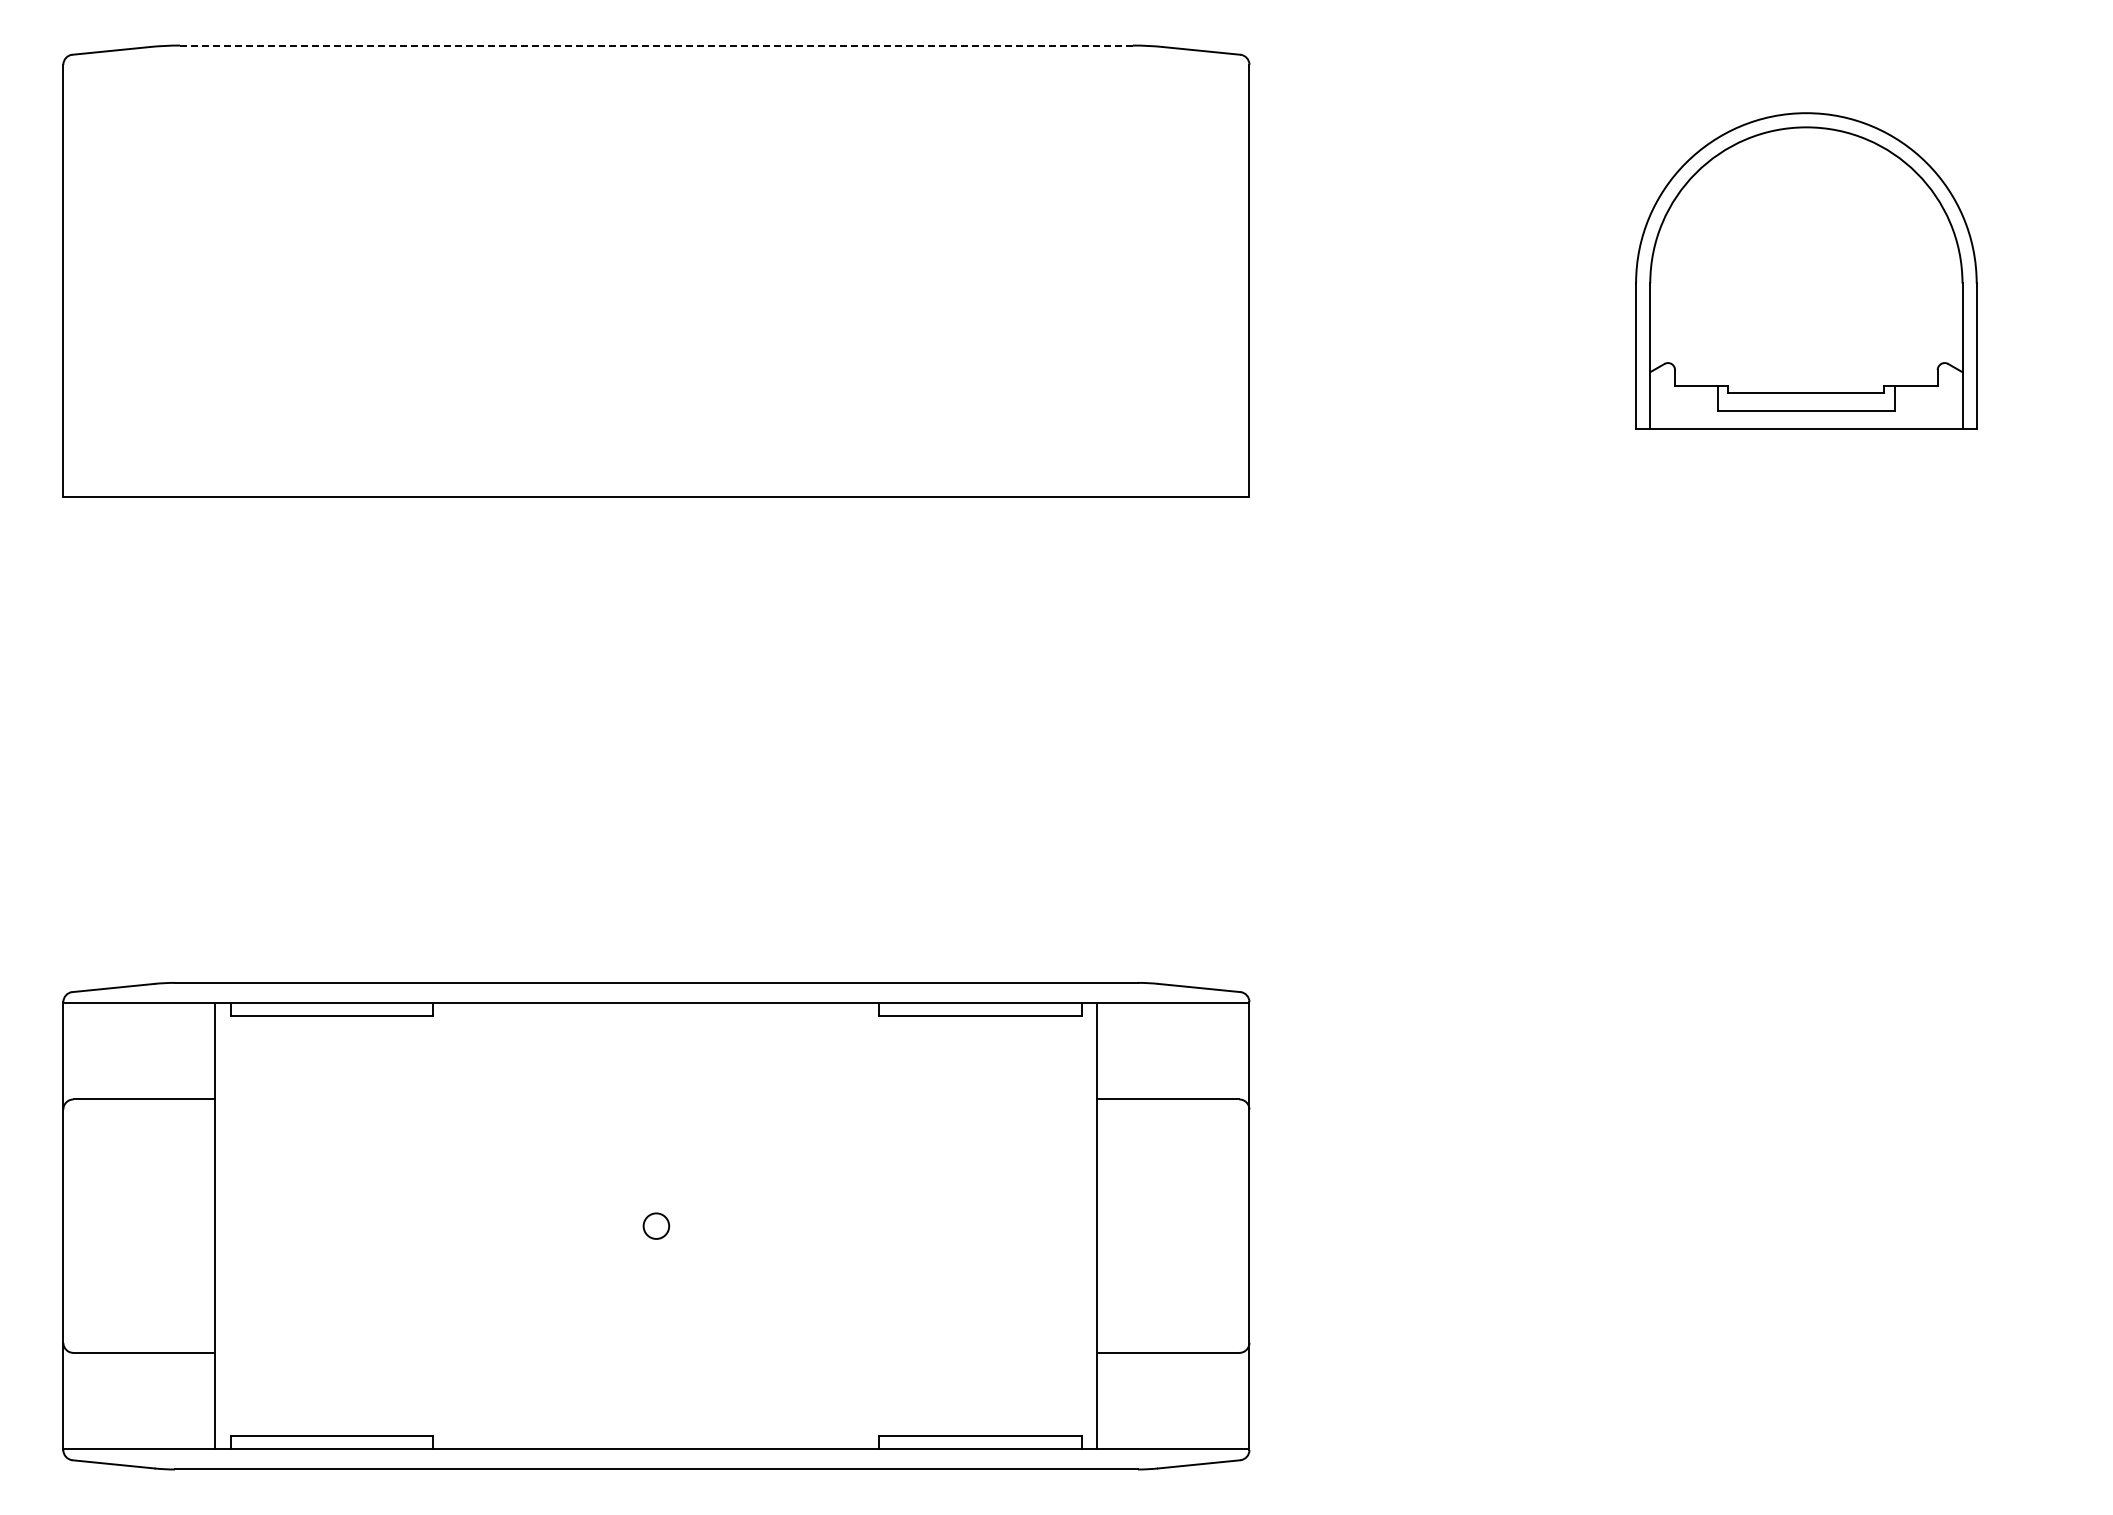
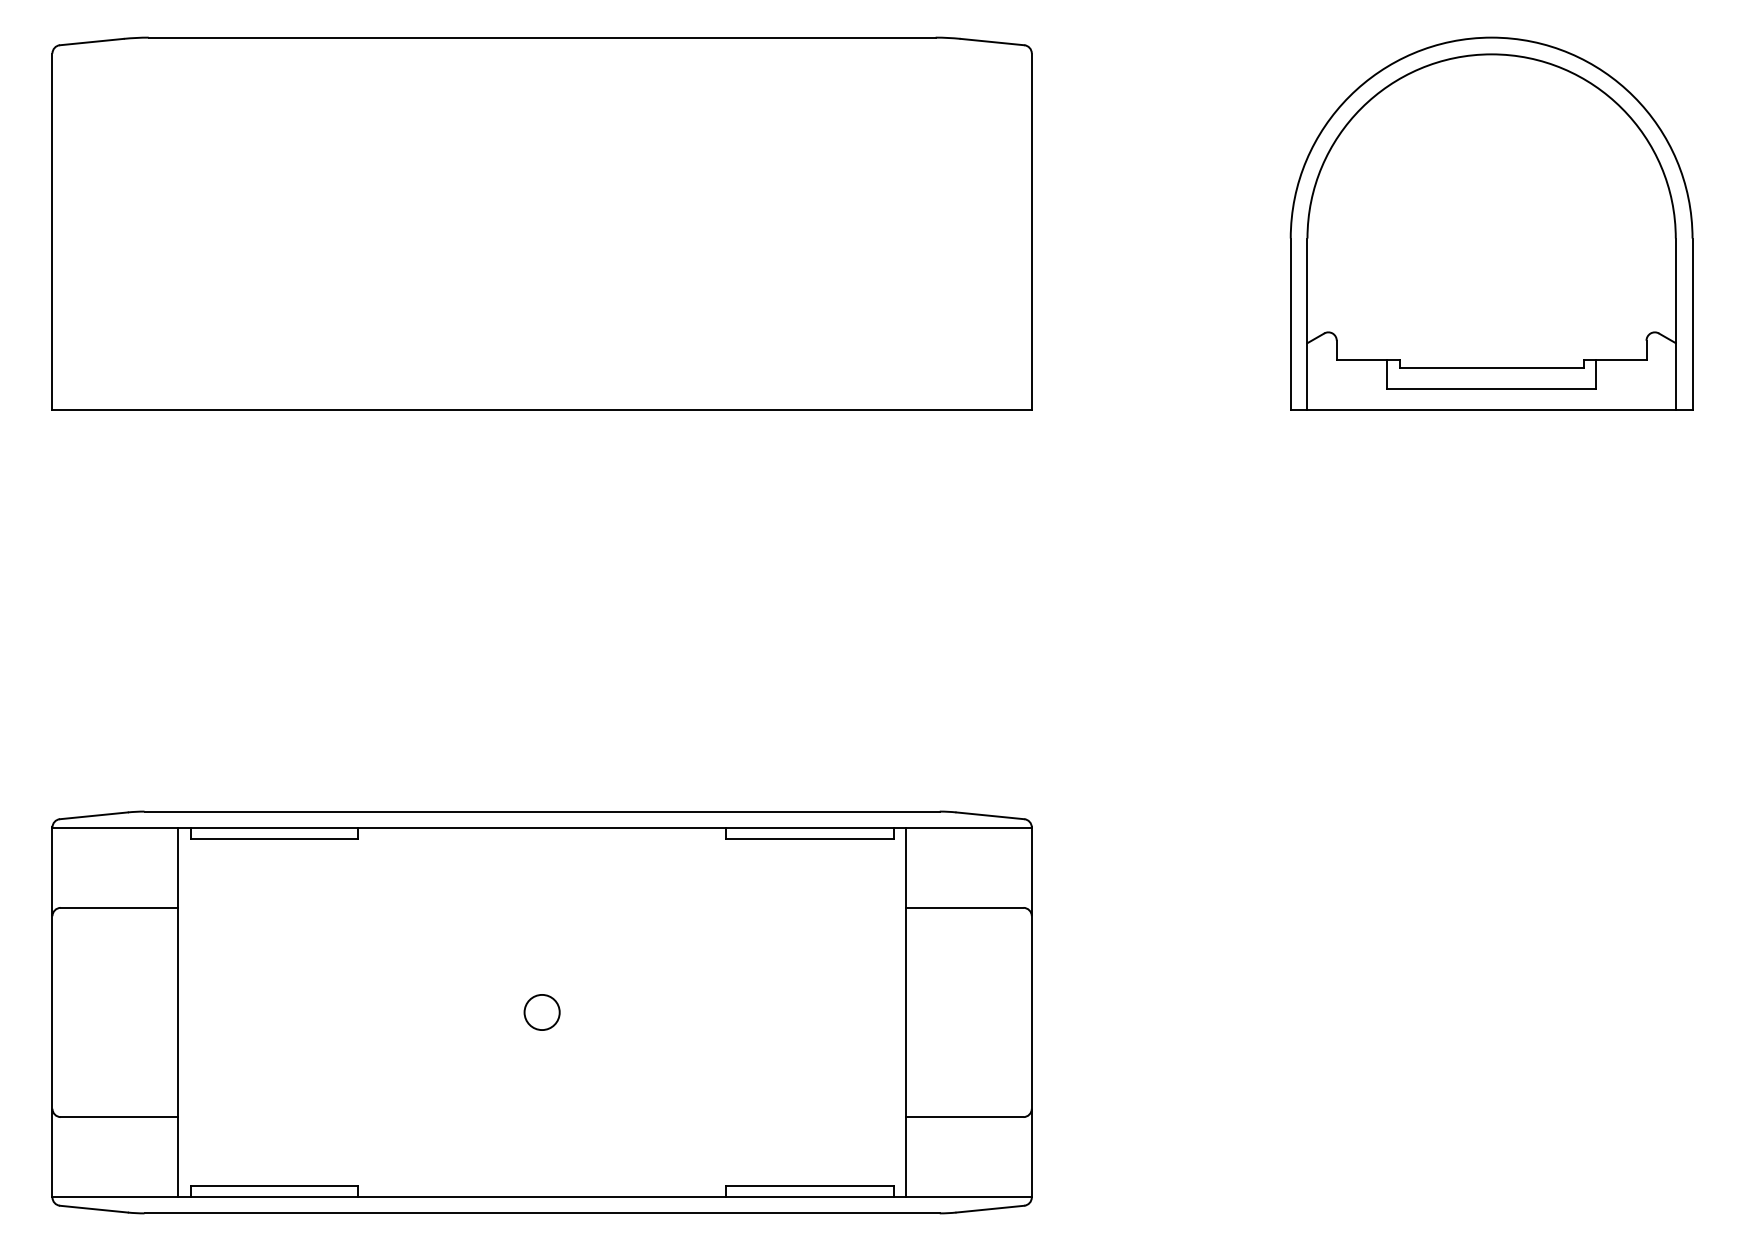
line: (656, 45) -> (542, 37), dashed -> solid
part: (1806, 270) -> (1491, 223), size x1.43
circle: (656, 1225) -> (542, 1011), size x1.67

